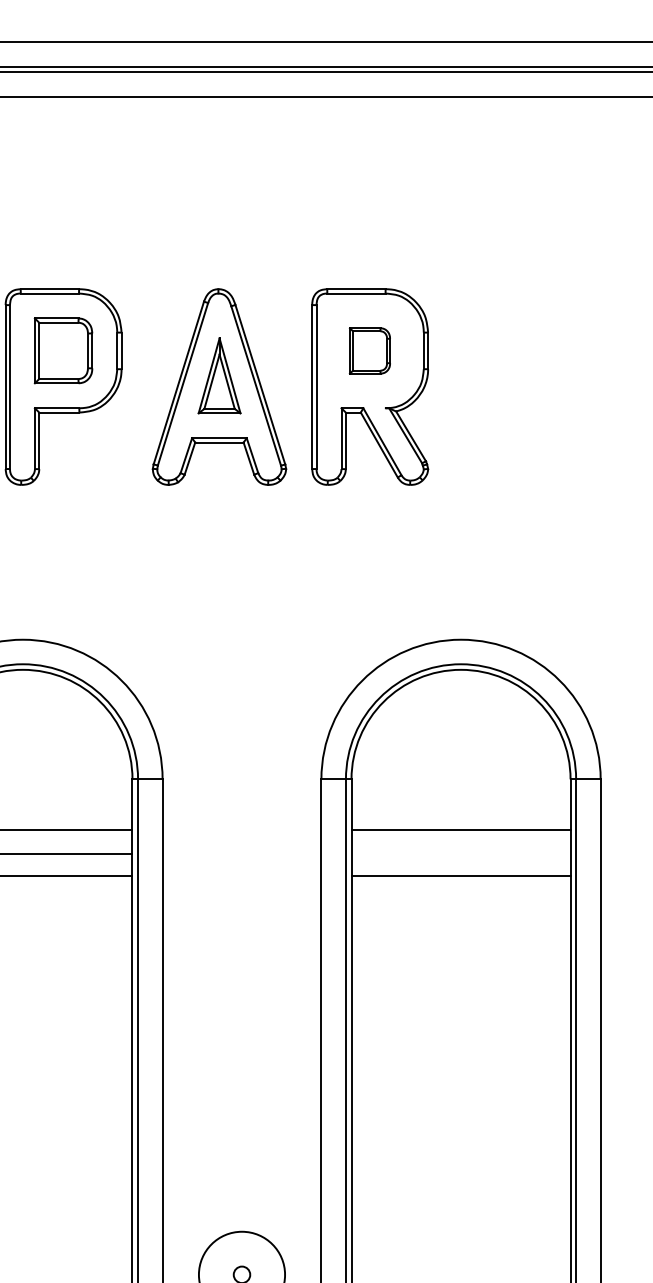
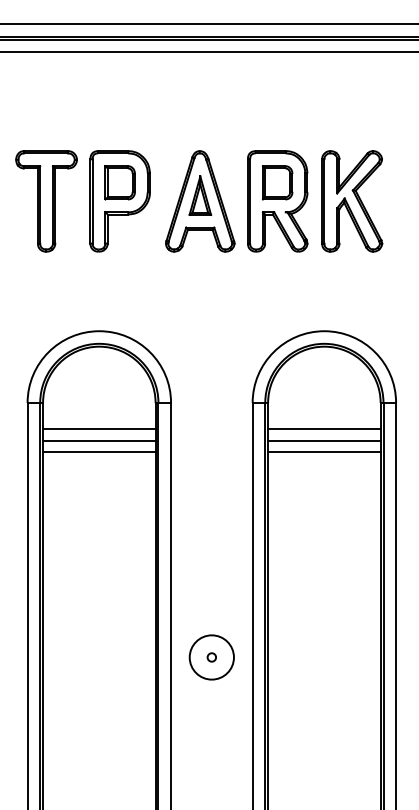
part: (369, 350) -> (277, 182), size x1.43
part: (515, 387) -> (352, 201), added
line: (461, 854) -> (324, 441), added

